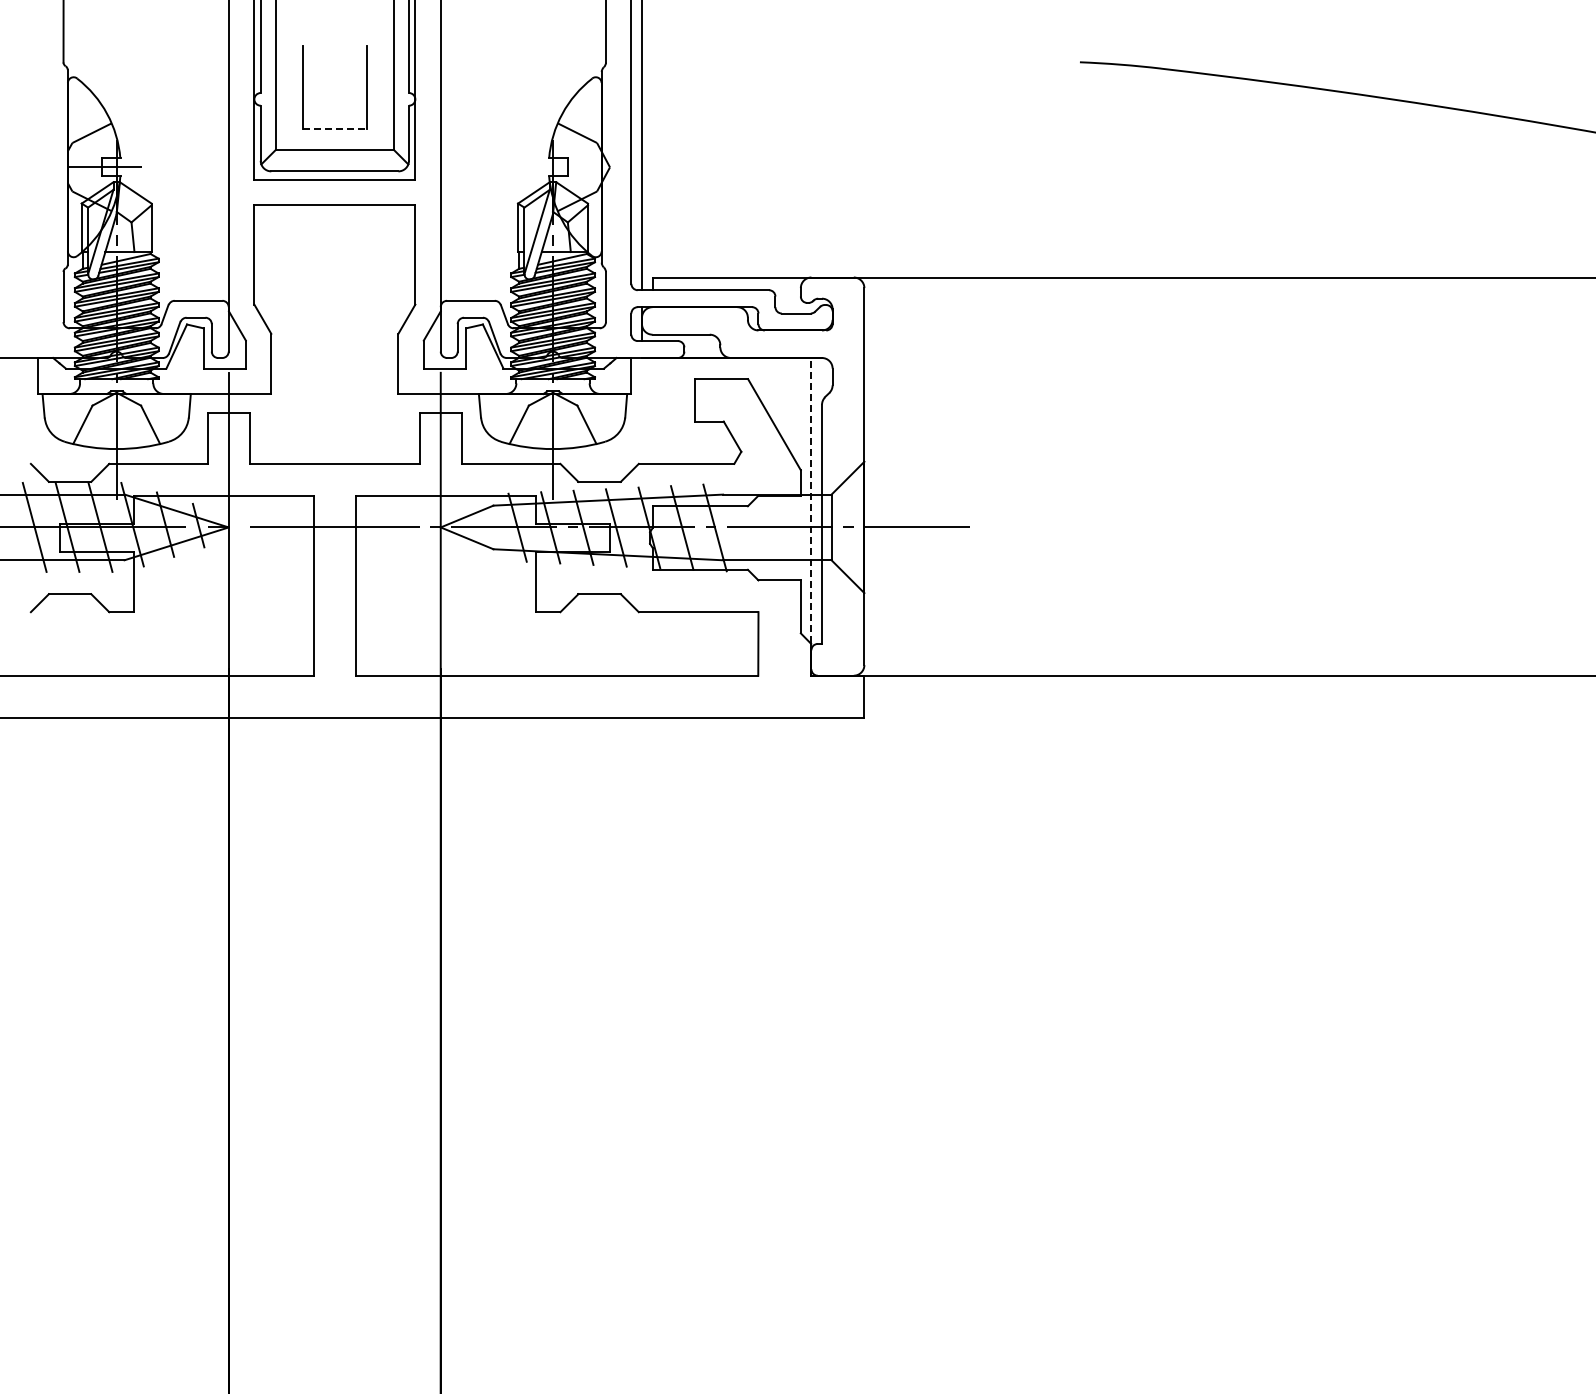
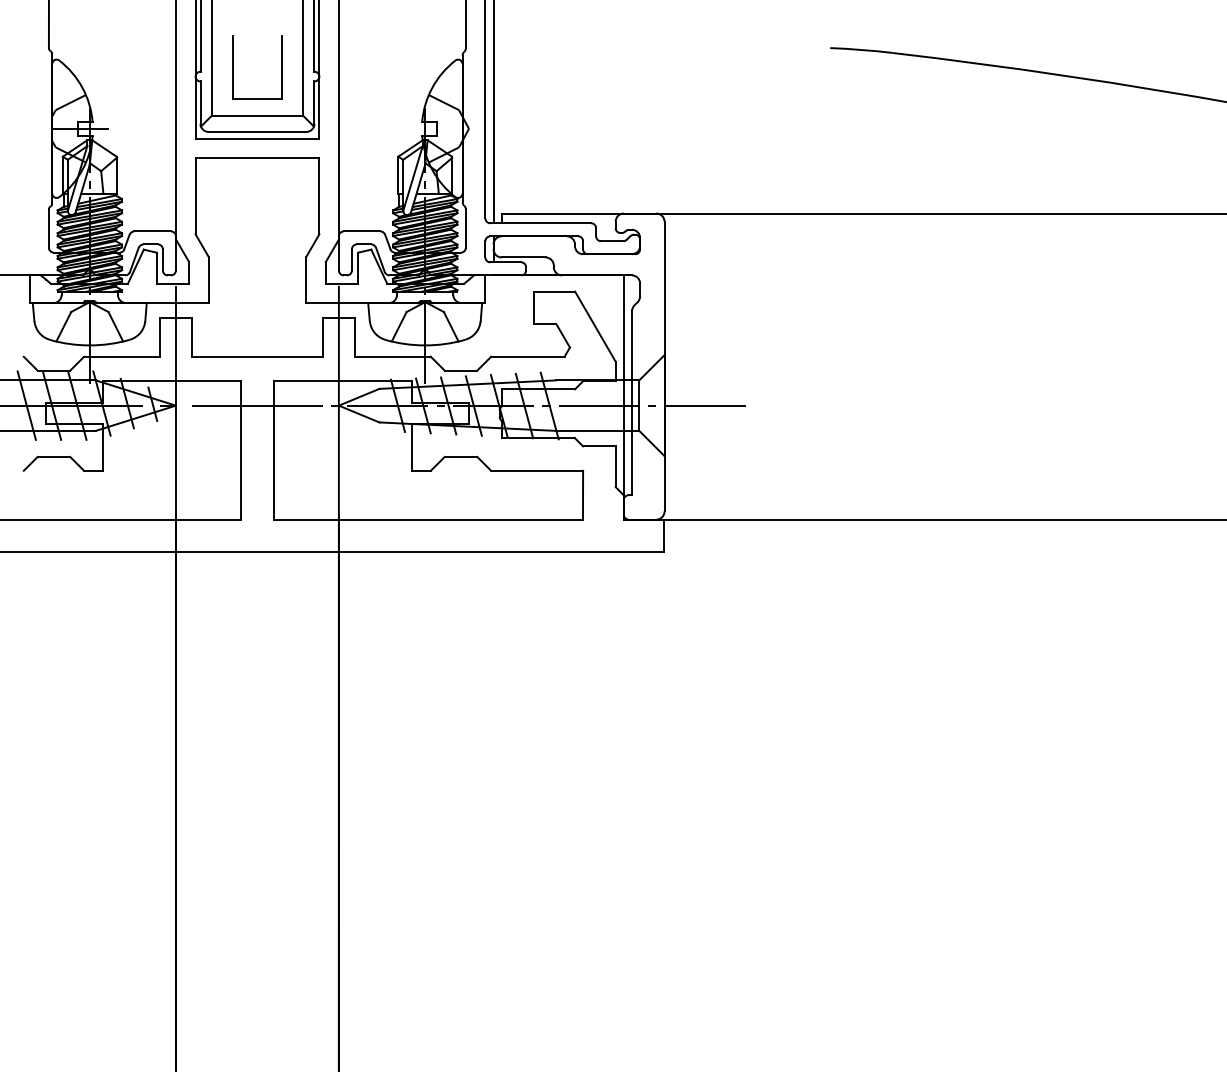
line: (334, 129) -> (257, 99), dashed -> solid
line: (811, 516) -> (623, 397), dashed -> solid

